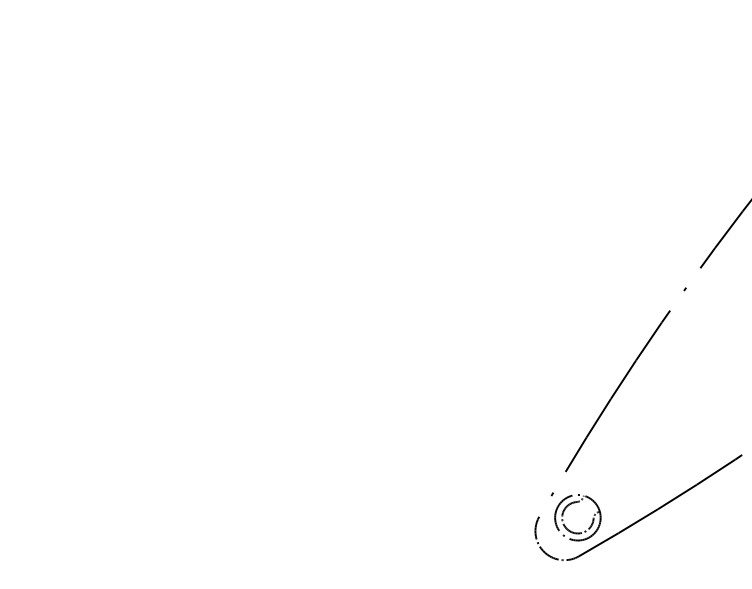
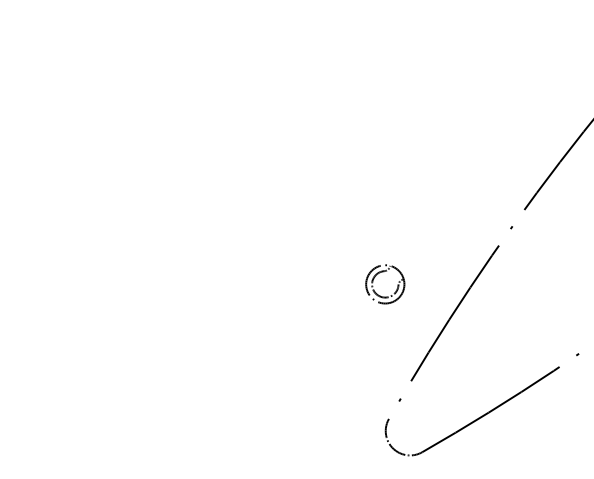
part: (575, 503) -> (383, 272), moved

